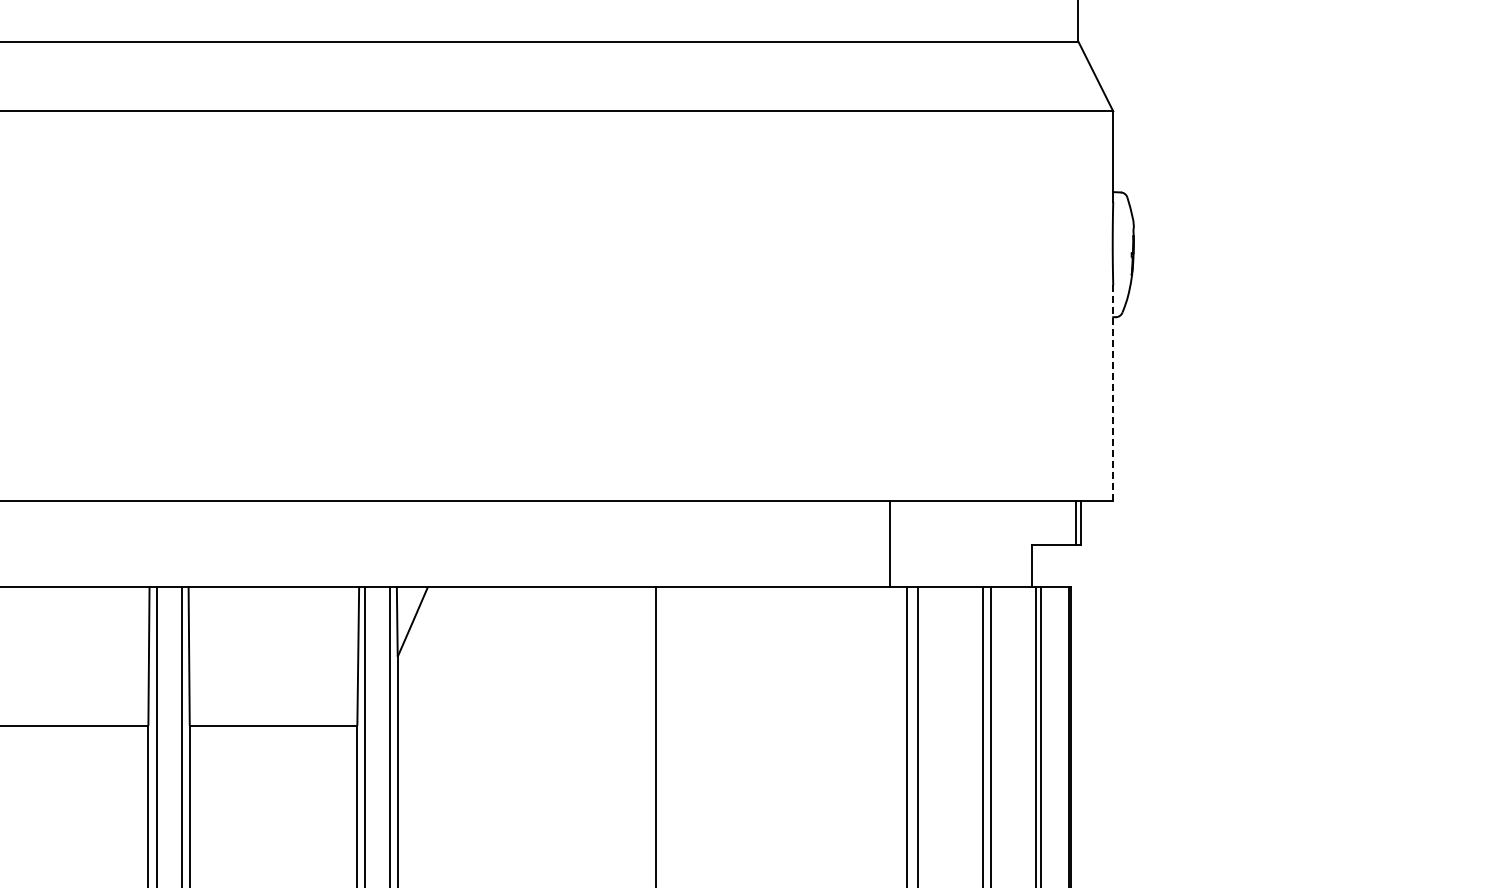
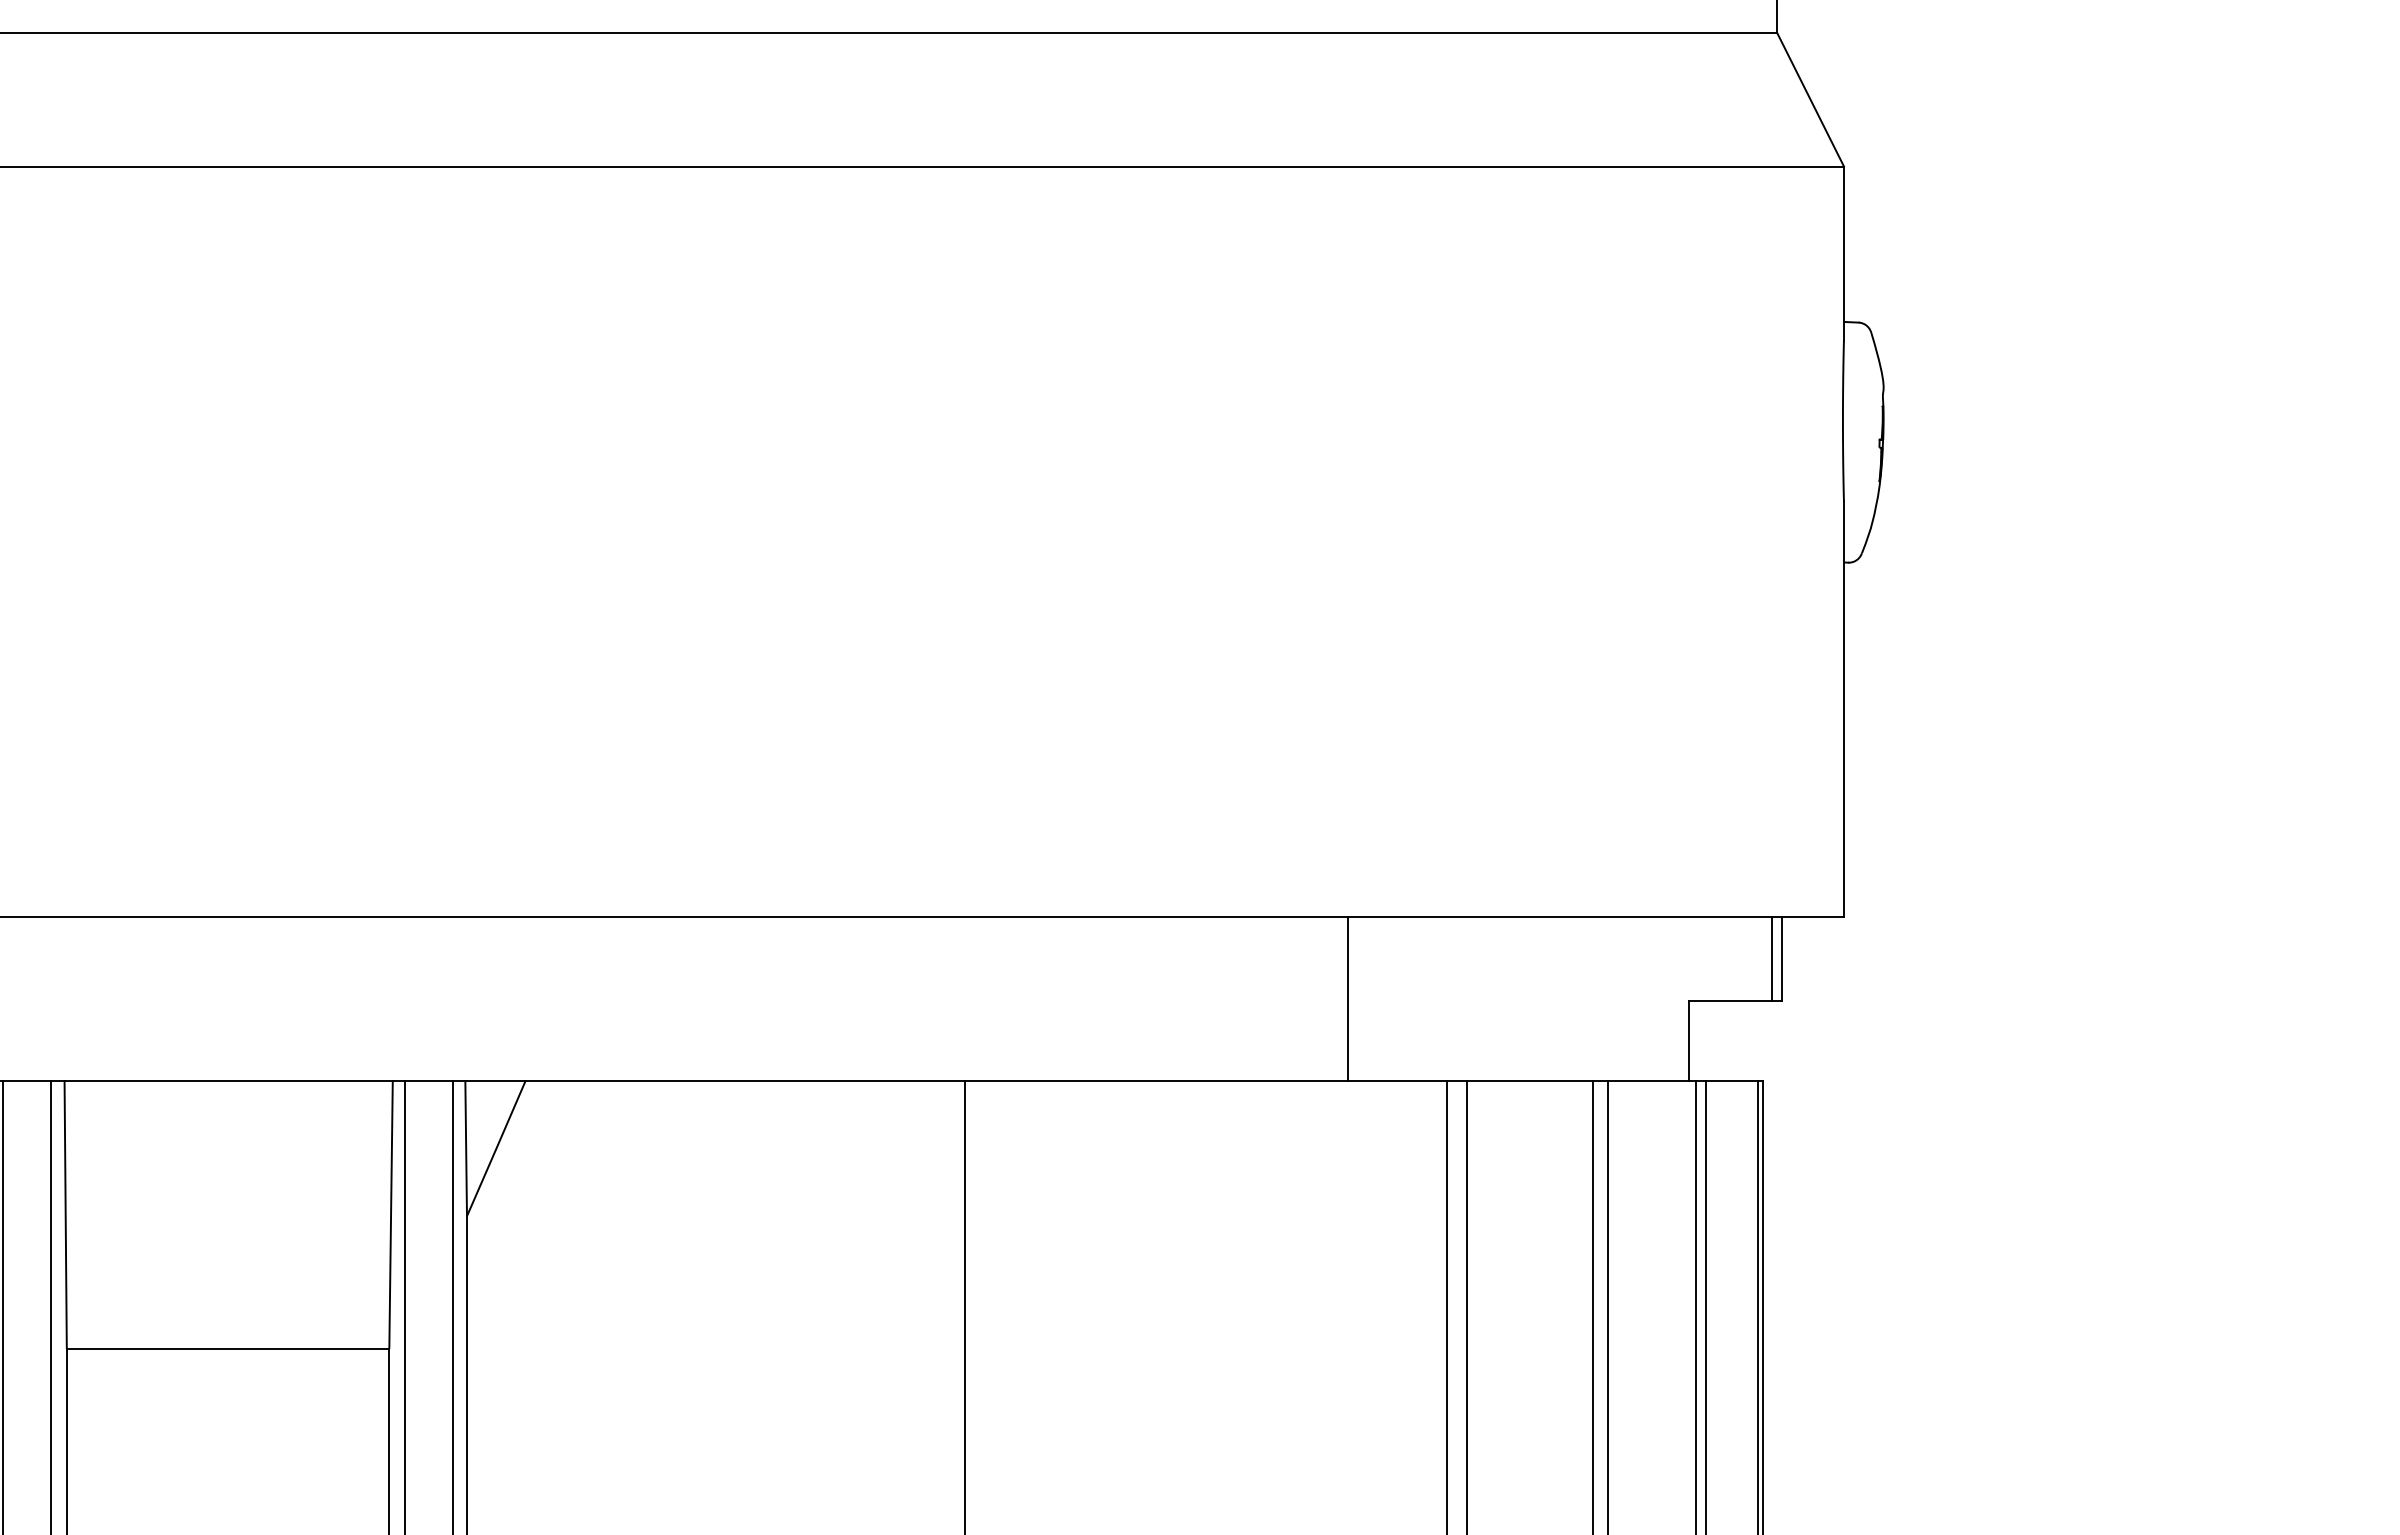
line: (1113, 393) -> (1844, 709), dashed -> solid
line: (889, 543) -> (1347, 998), moved

